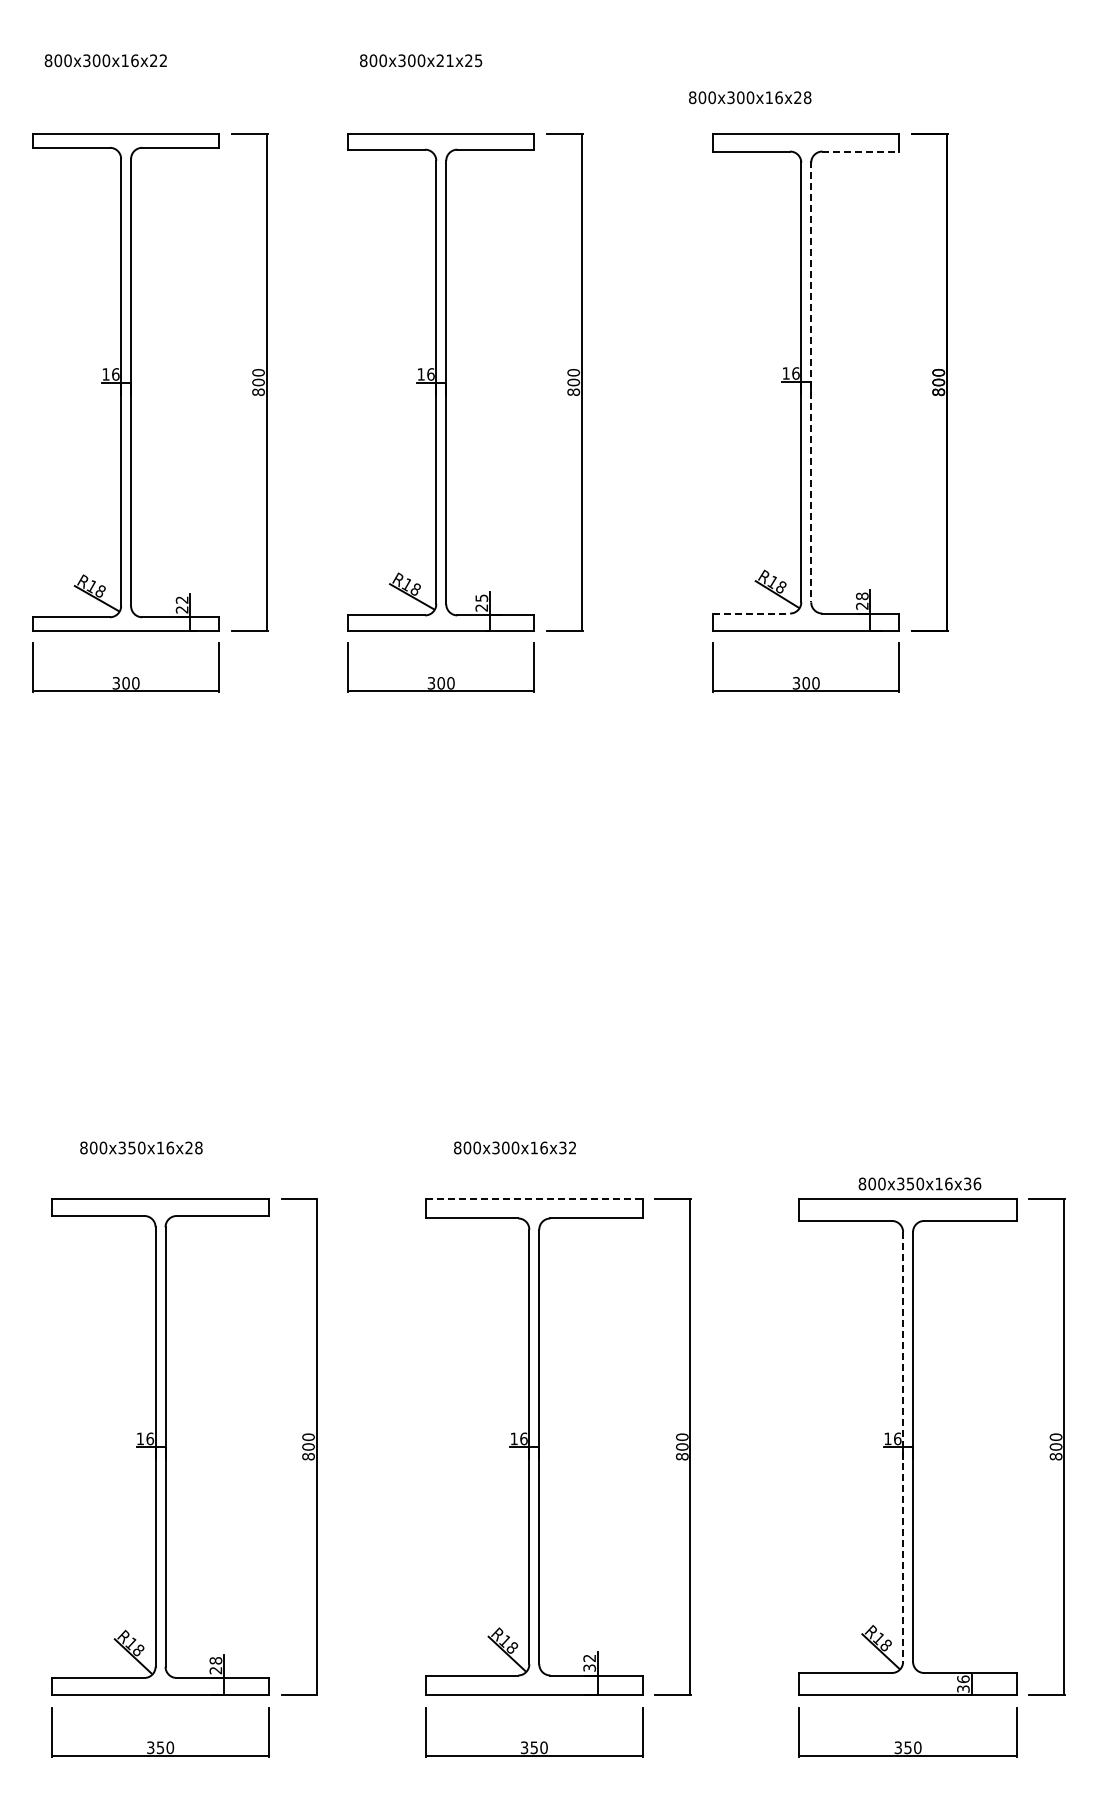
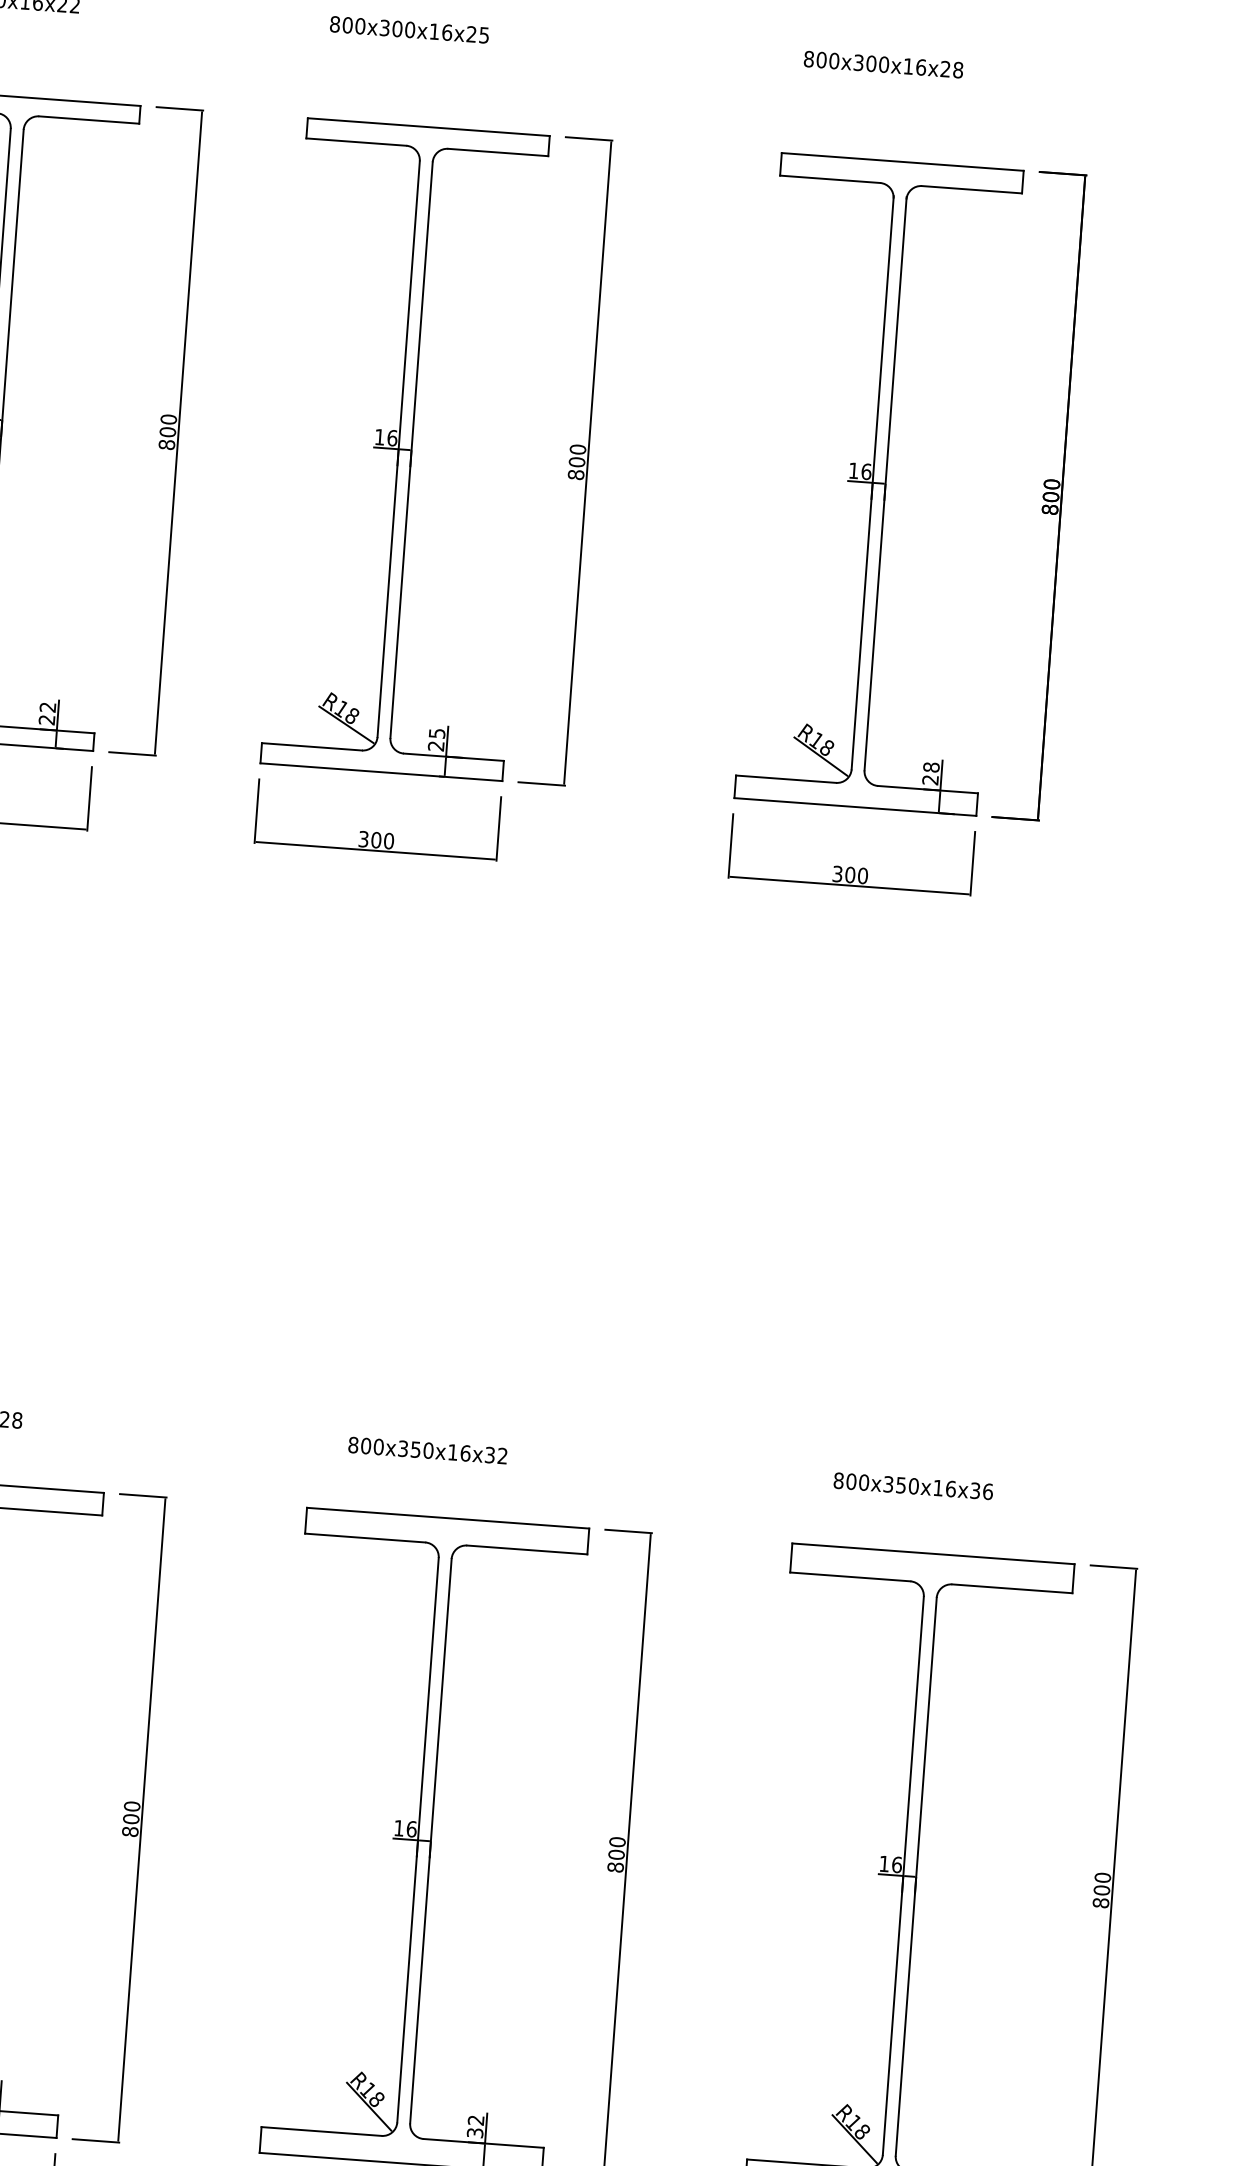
text: (444, 60) -> (440, 31), 800x300x21x25 -> 800x300x16x25
text: (750, 97) -> (884, 64), moved
line: (861, 151) -> (972, 189), dashed -> solid
line: (811, 381) -> (885, 483), dashed -> solid
line: (752, 613) -> (787, 779), dashed -> solid
text: (505, 1147) -> (415, 1449), 800x300x16x32 -> 800x350x16x32
text: (919, 1183) -> (912, 1485), moved
line: (534, 1198) -> (448, 1518), dashed -> solid
line: (903, 1446) -> (903, 1875), dashed -> solid

